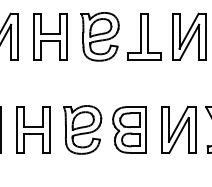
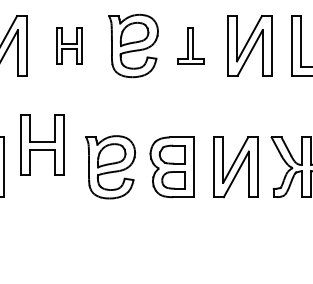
part: (50, 36) -> (69, 45), size x0.6
part: (143, 36) -> (190, 45), size x0.6
part: (33, 129) -> (42, 144), moved

